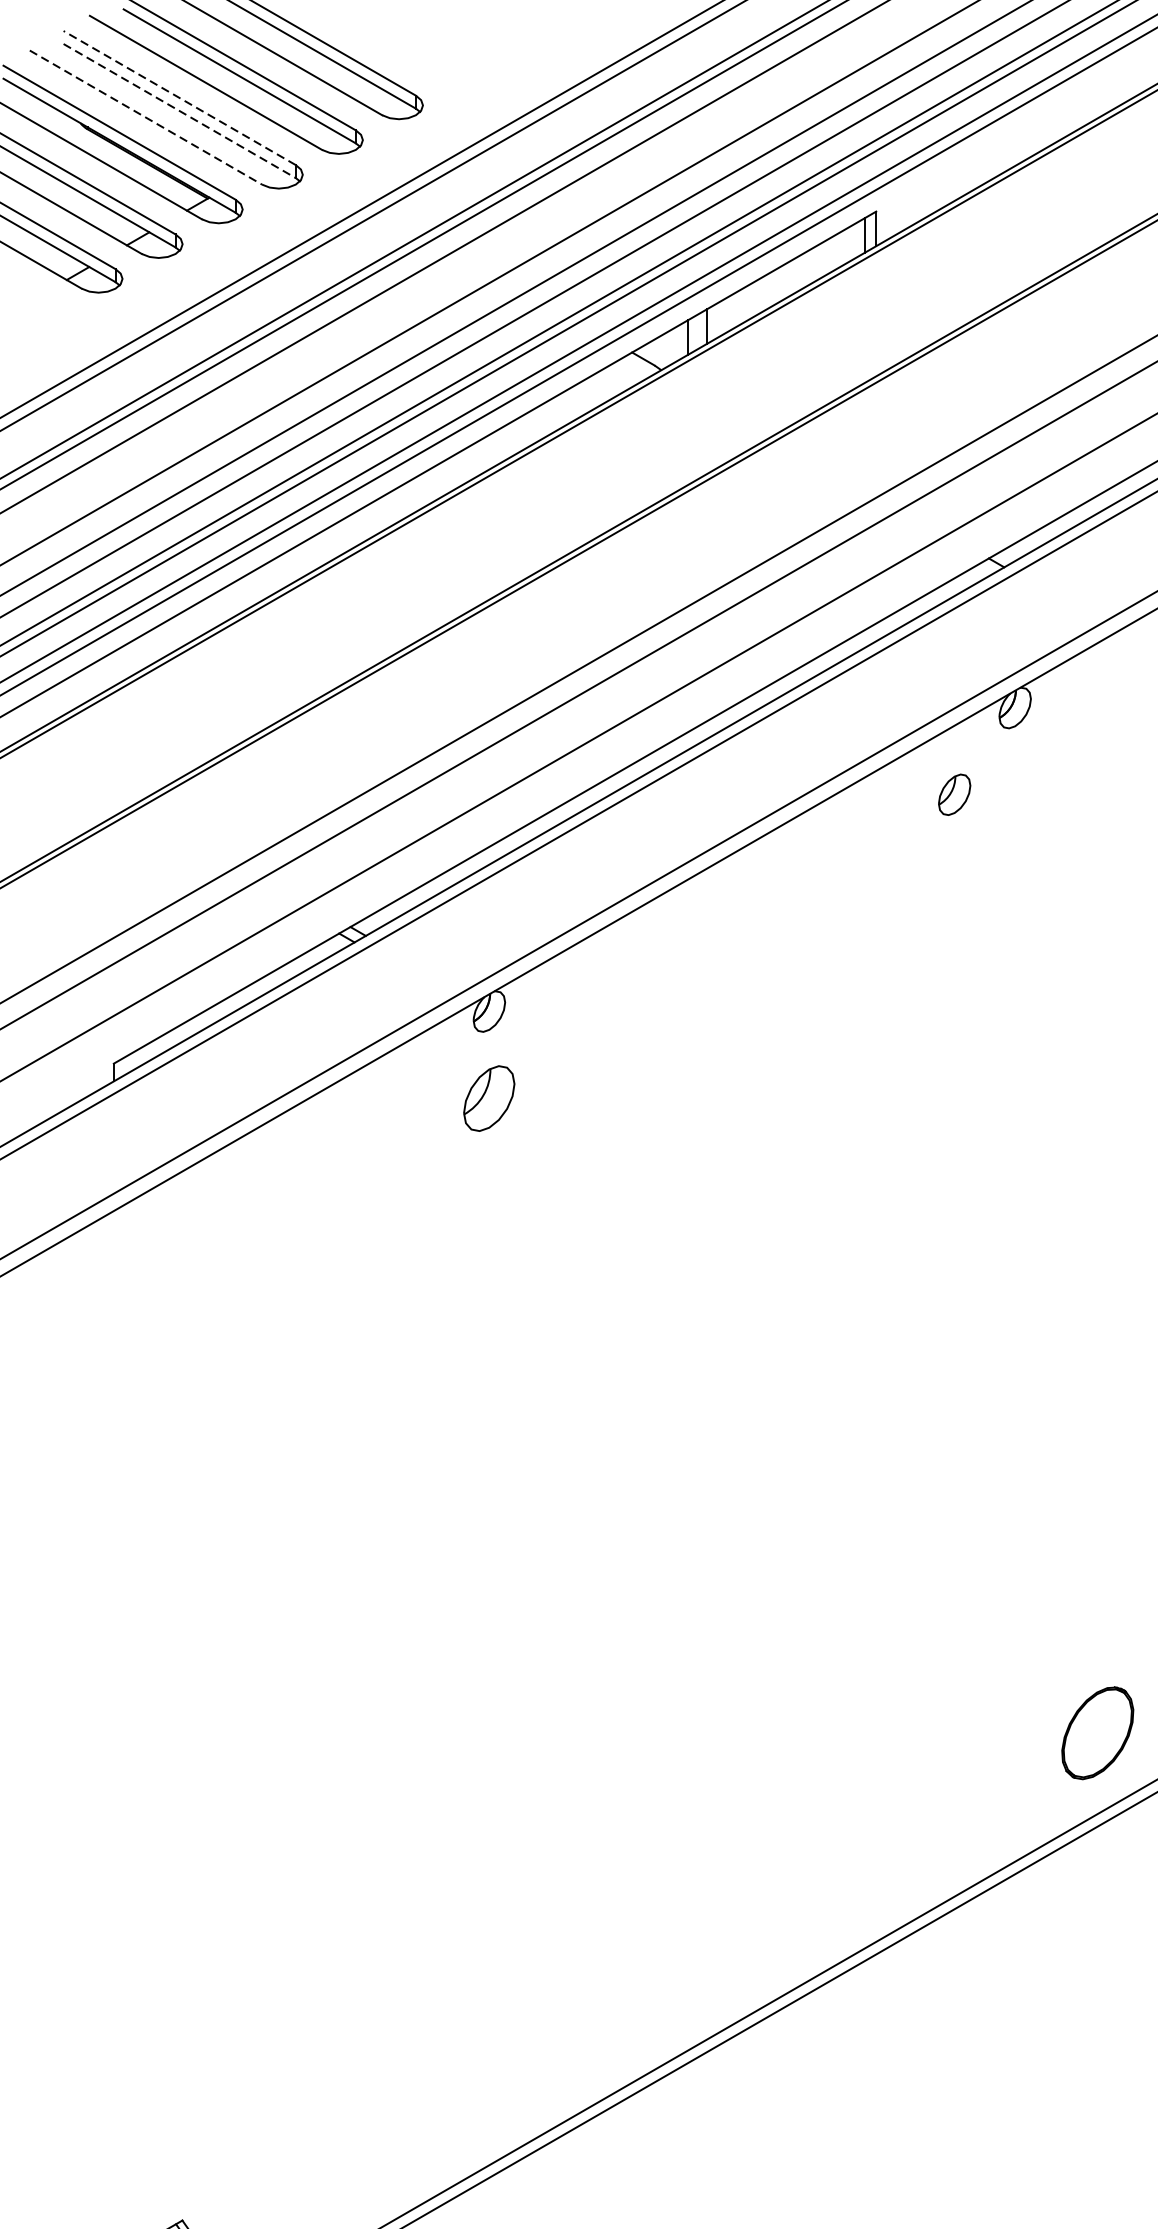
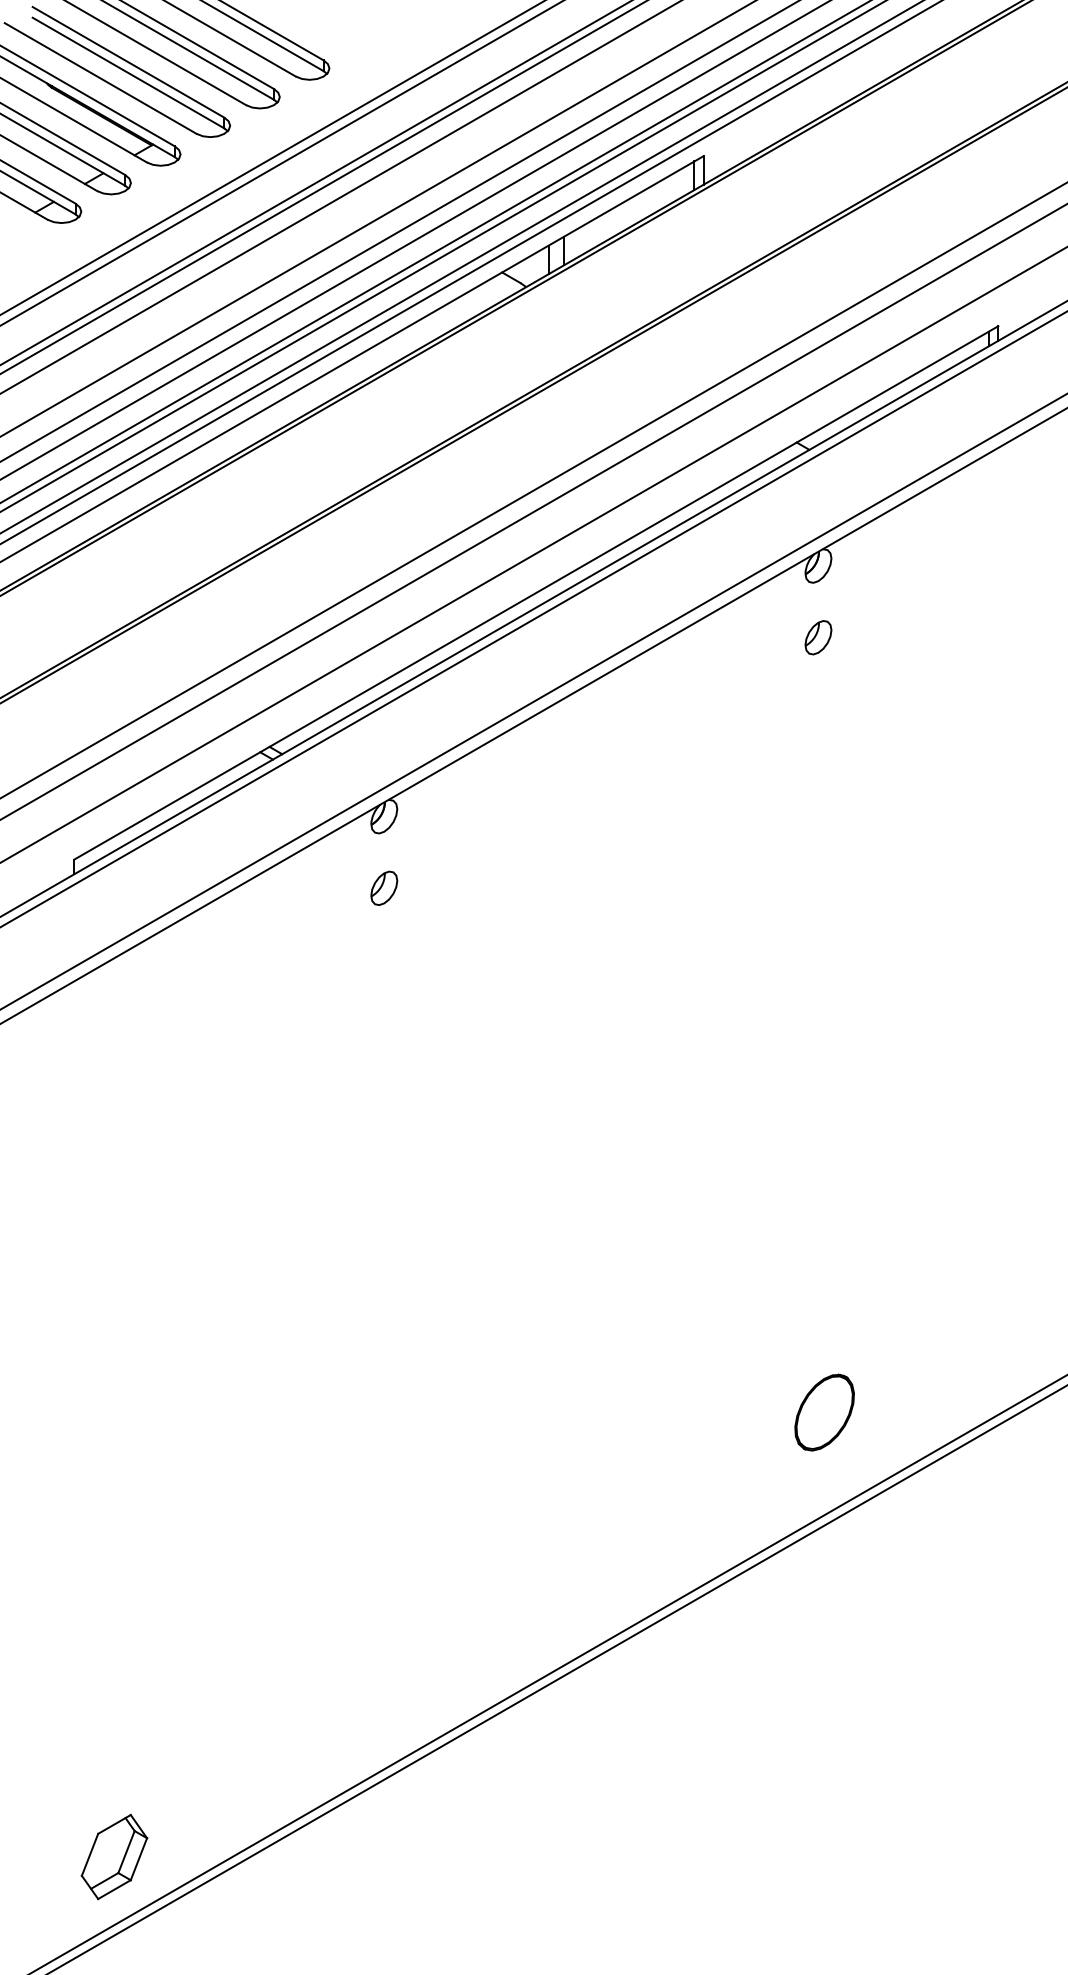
line: (179, 98) -> (128, 62), dashed -> solid
line: (179, 111) -> (128, 73), dashed -> solid
line: (145, 117) -> (100, 78), dashed -> solid
part: (954, 794) -> (818, 637), moved
part: (489, 1097) -> (384, 887), size x0.62
part: (1097, 1733) -> (824, 1412), moved

